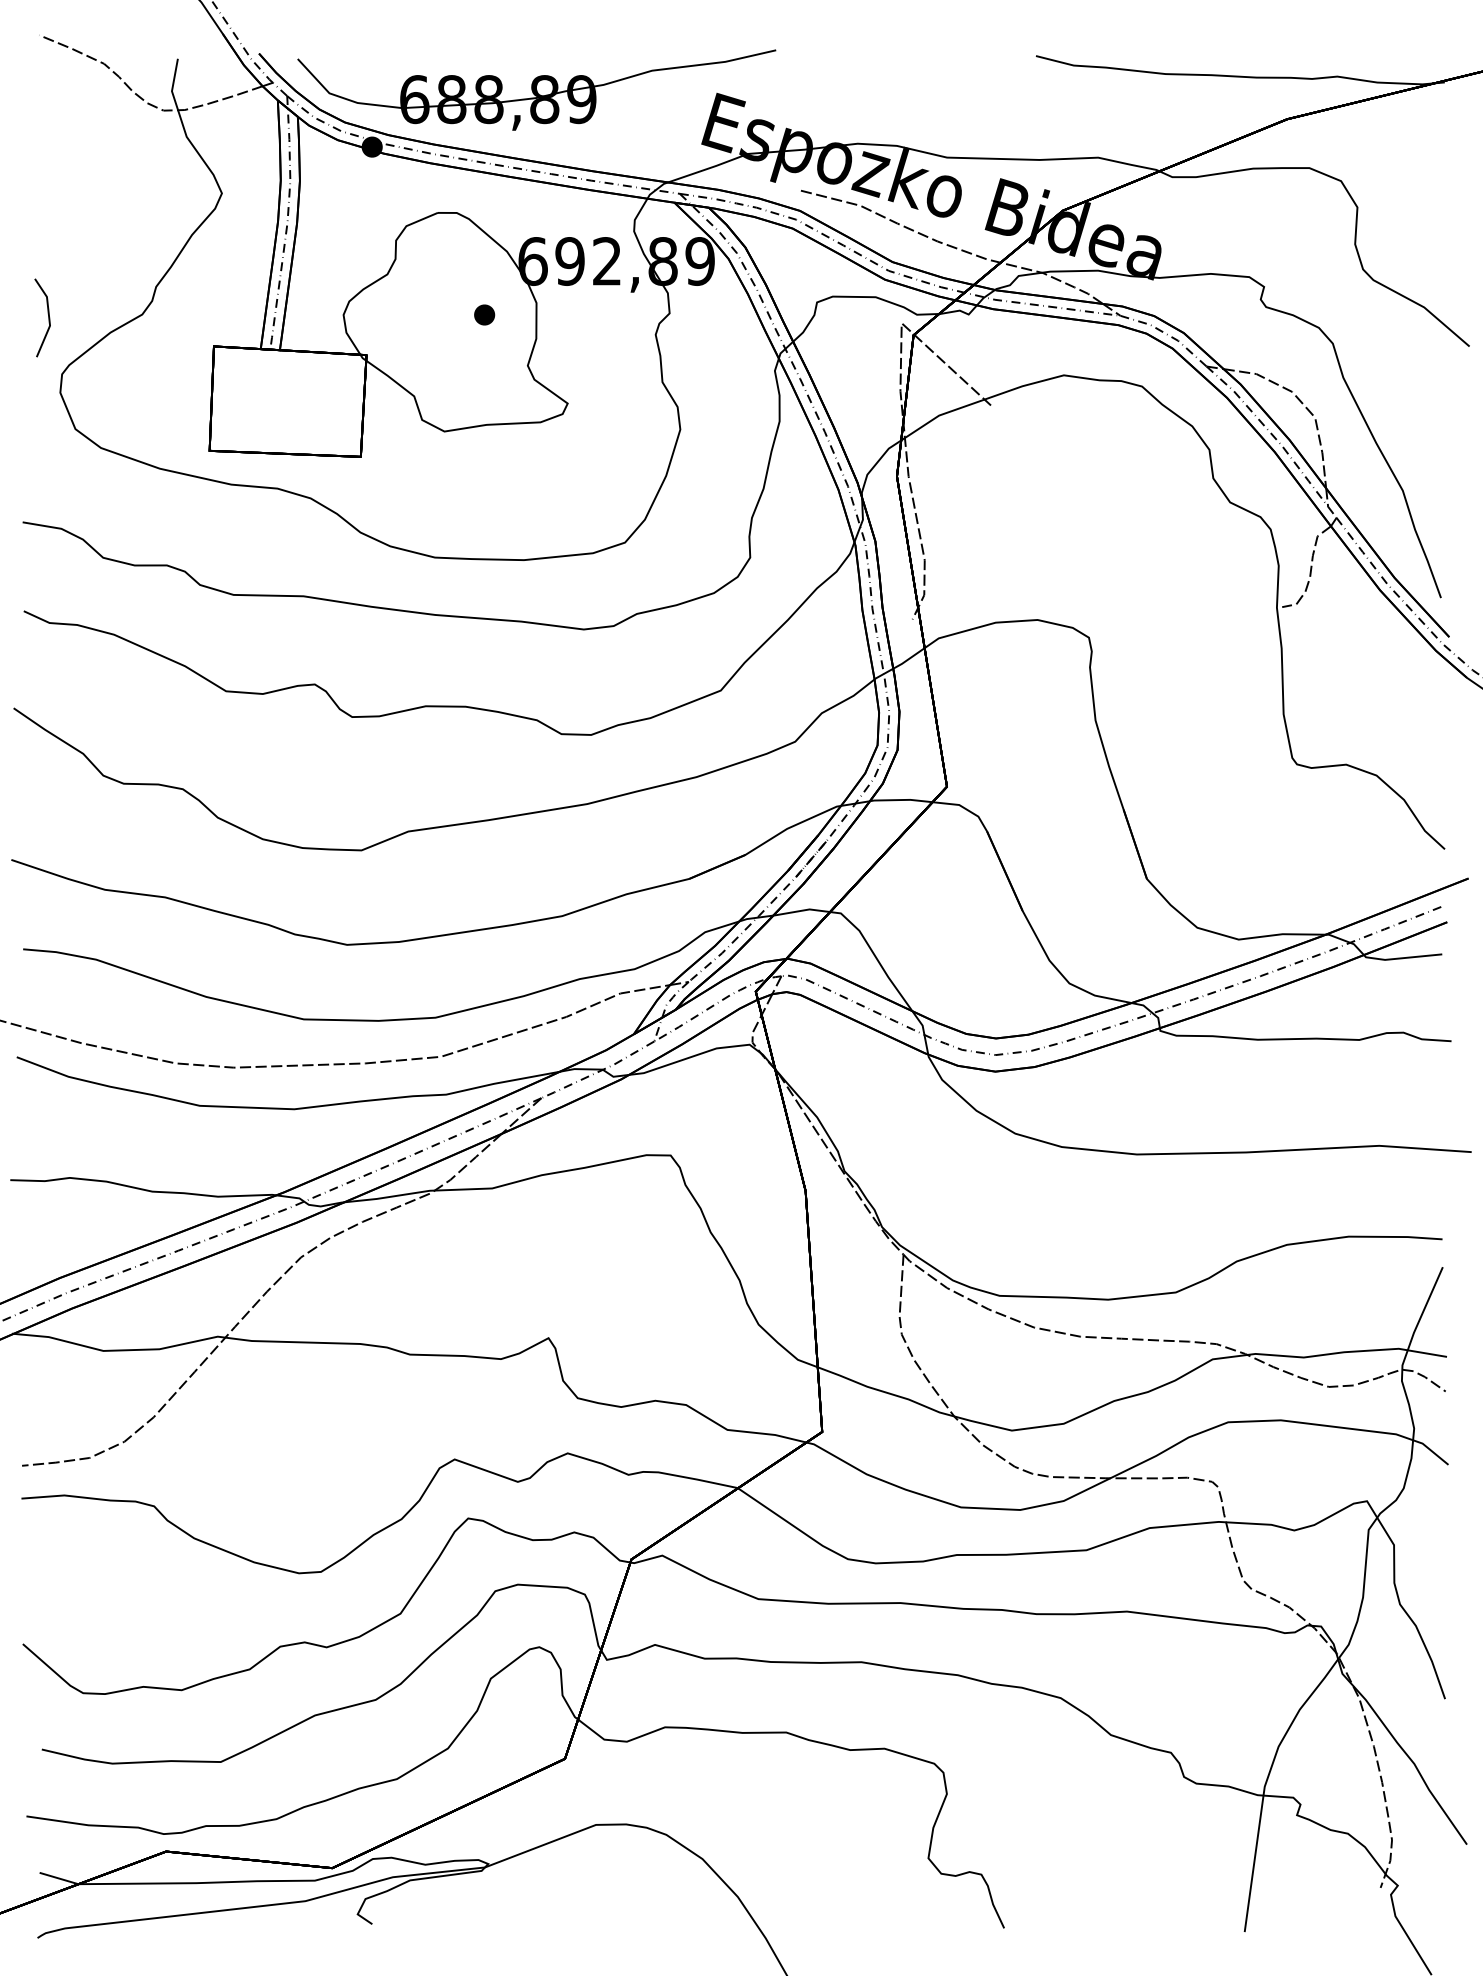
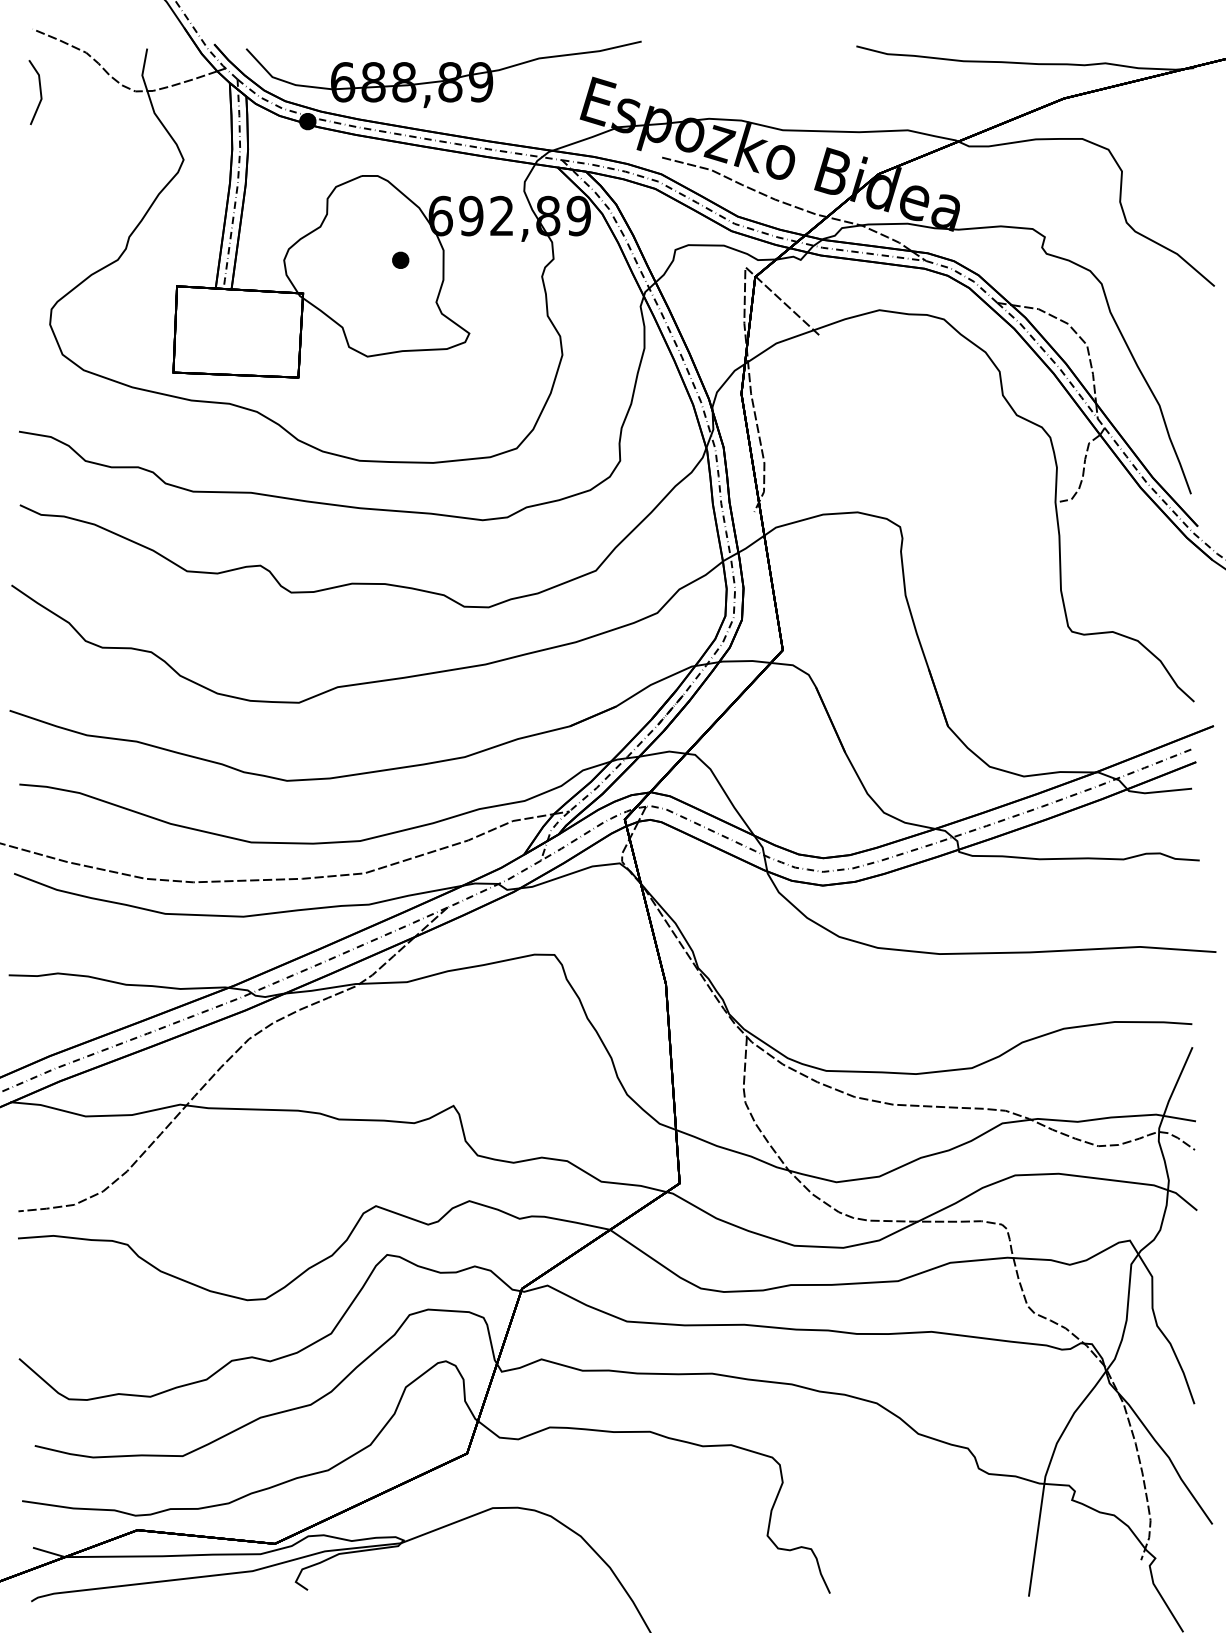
line: (48, 317) -> (40, 92), moved

